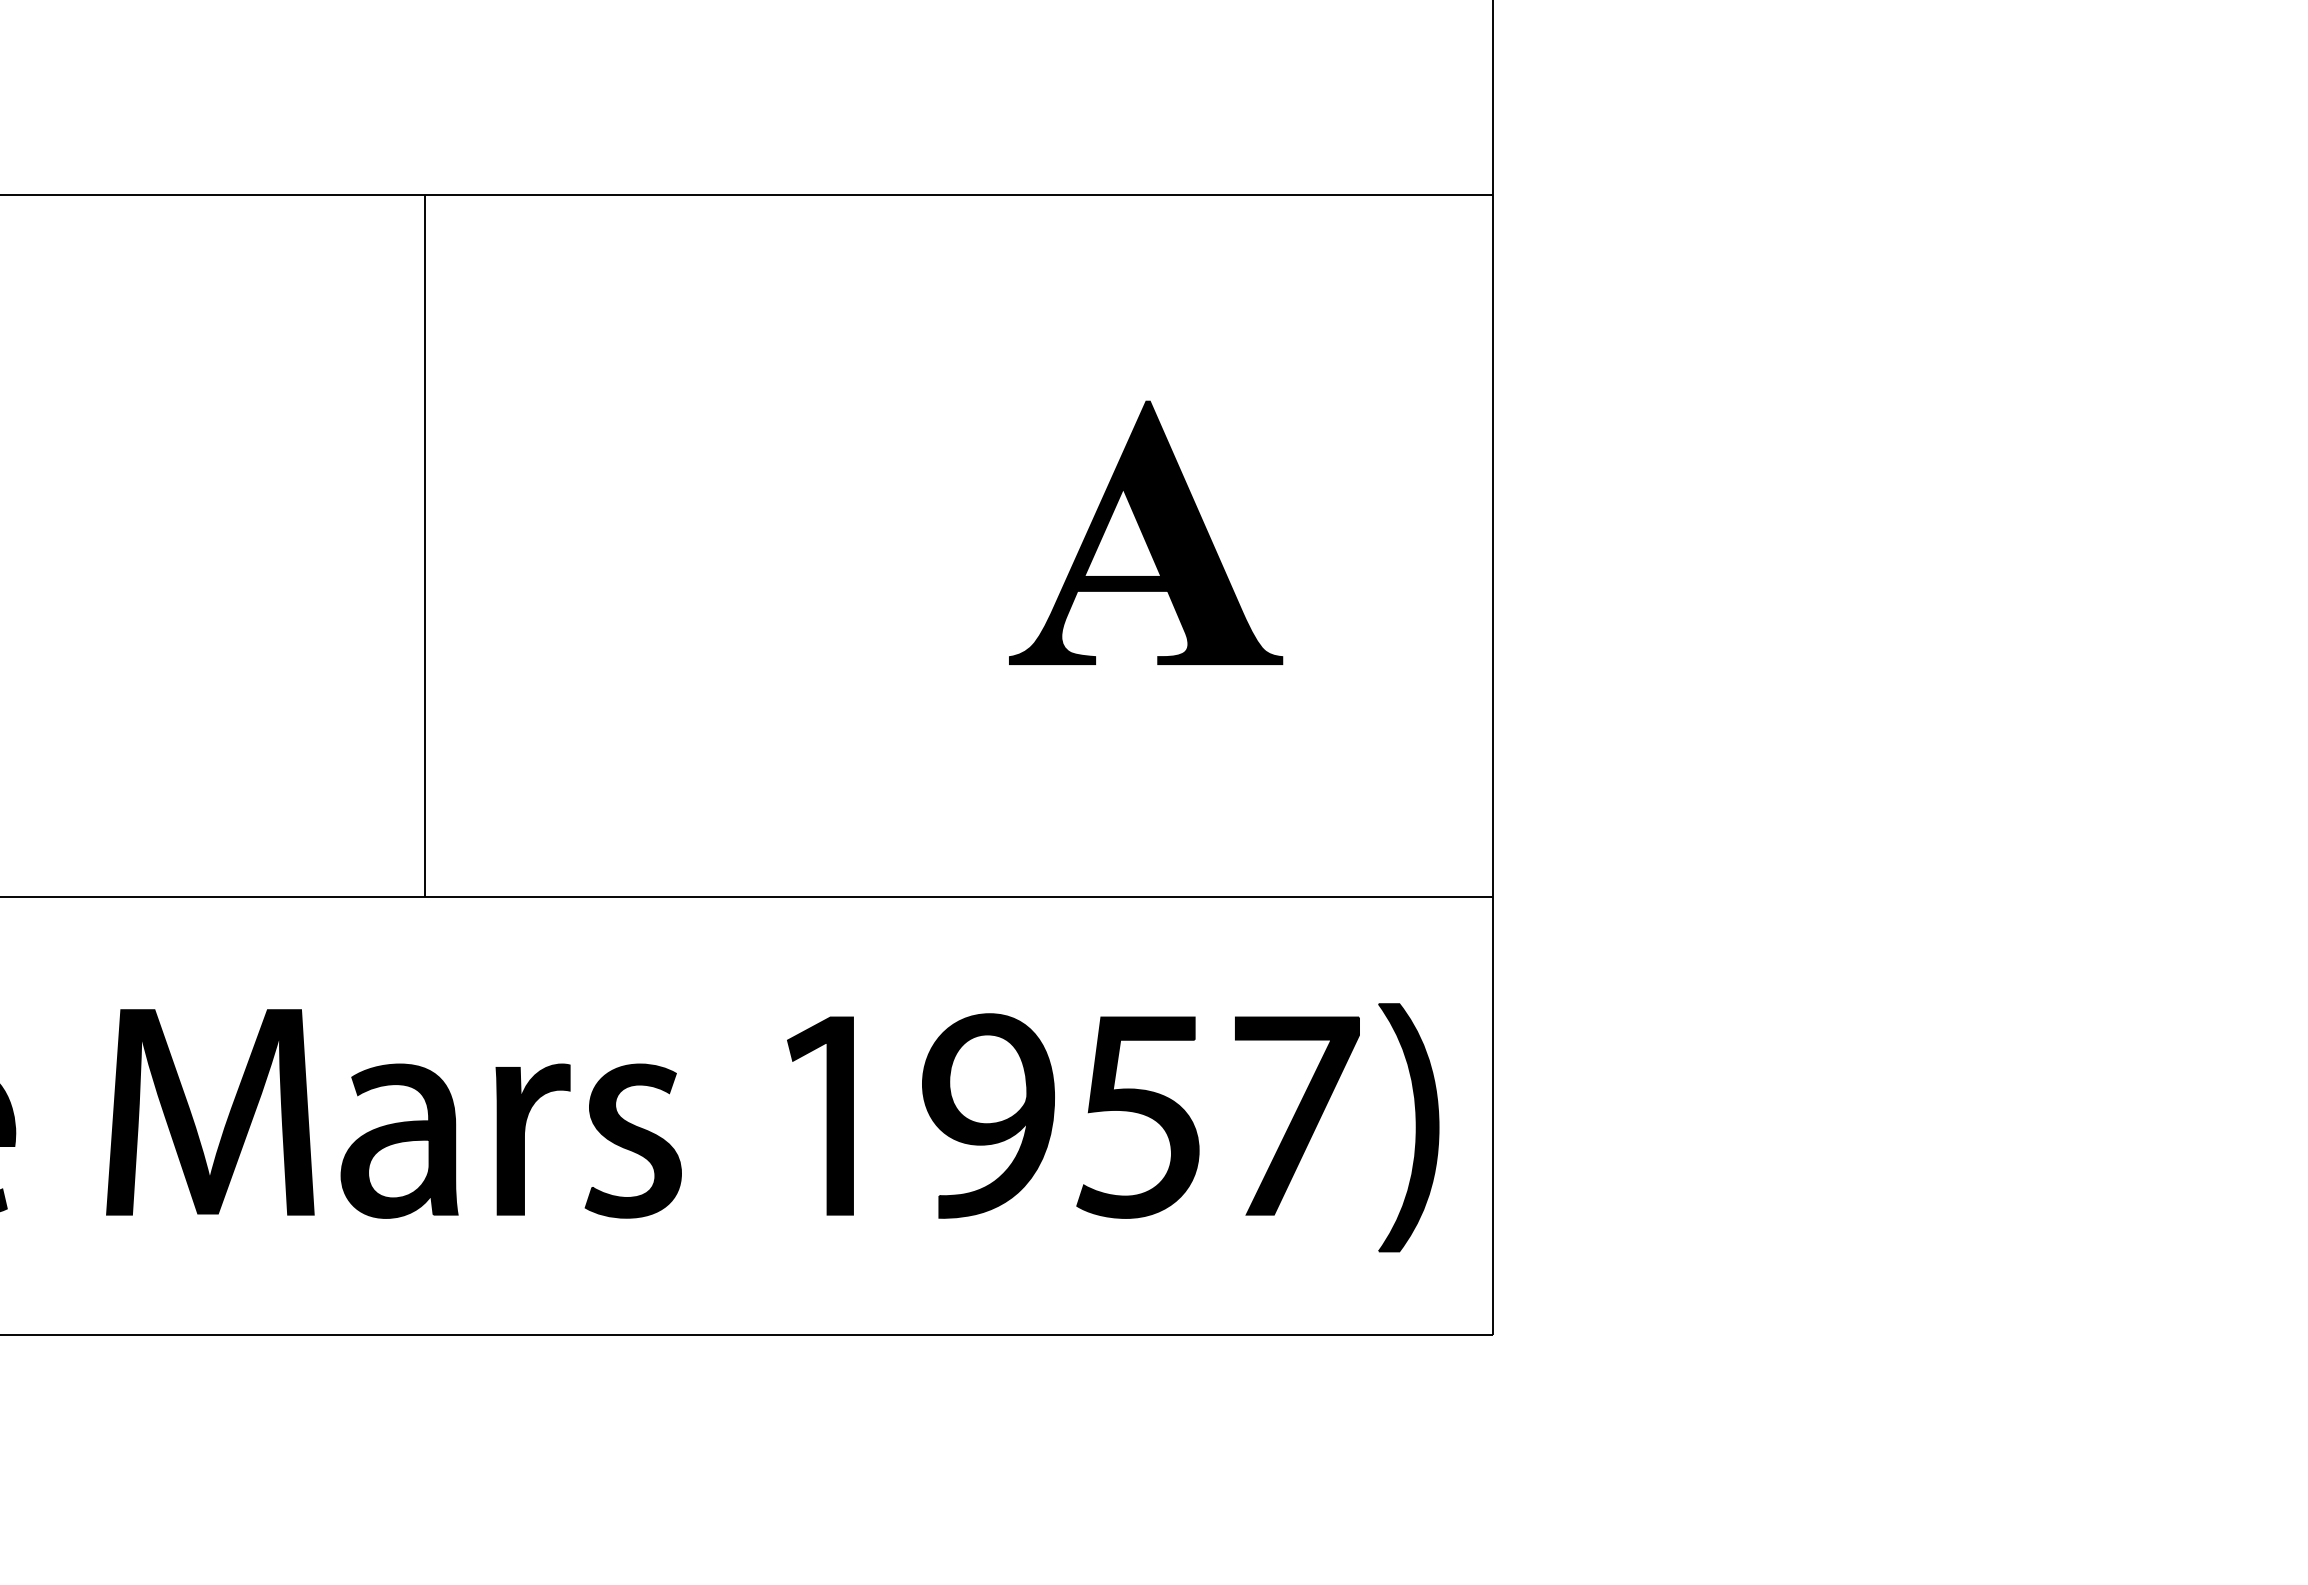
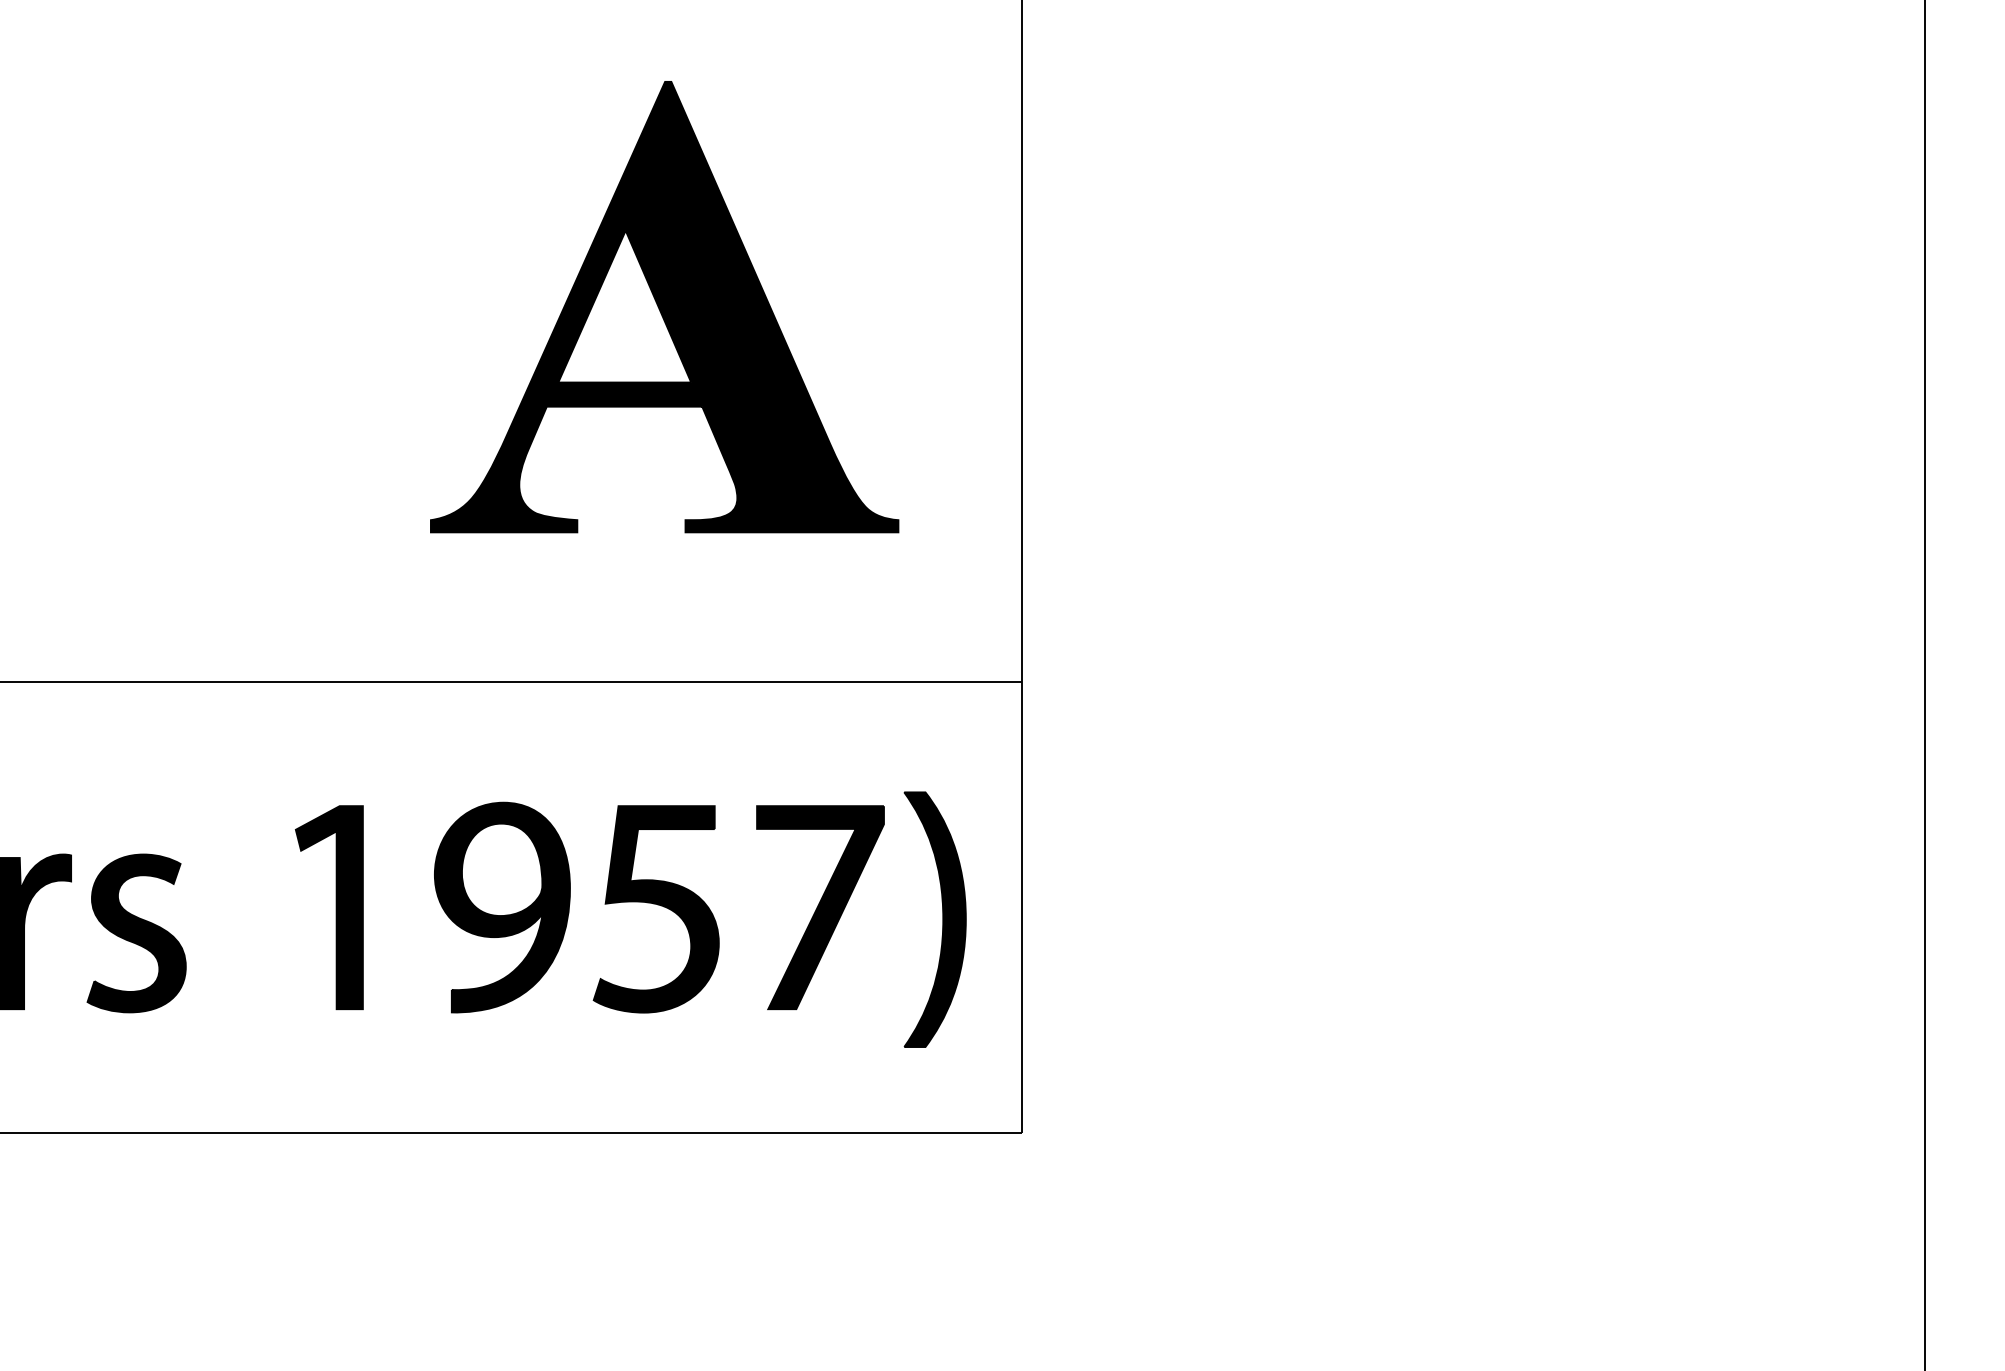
part: (1145, 532) -> (664, 306), size x1.67

